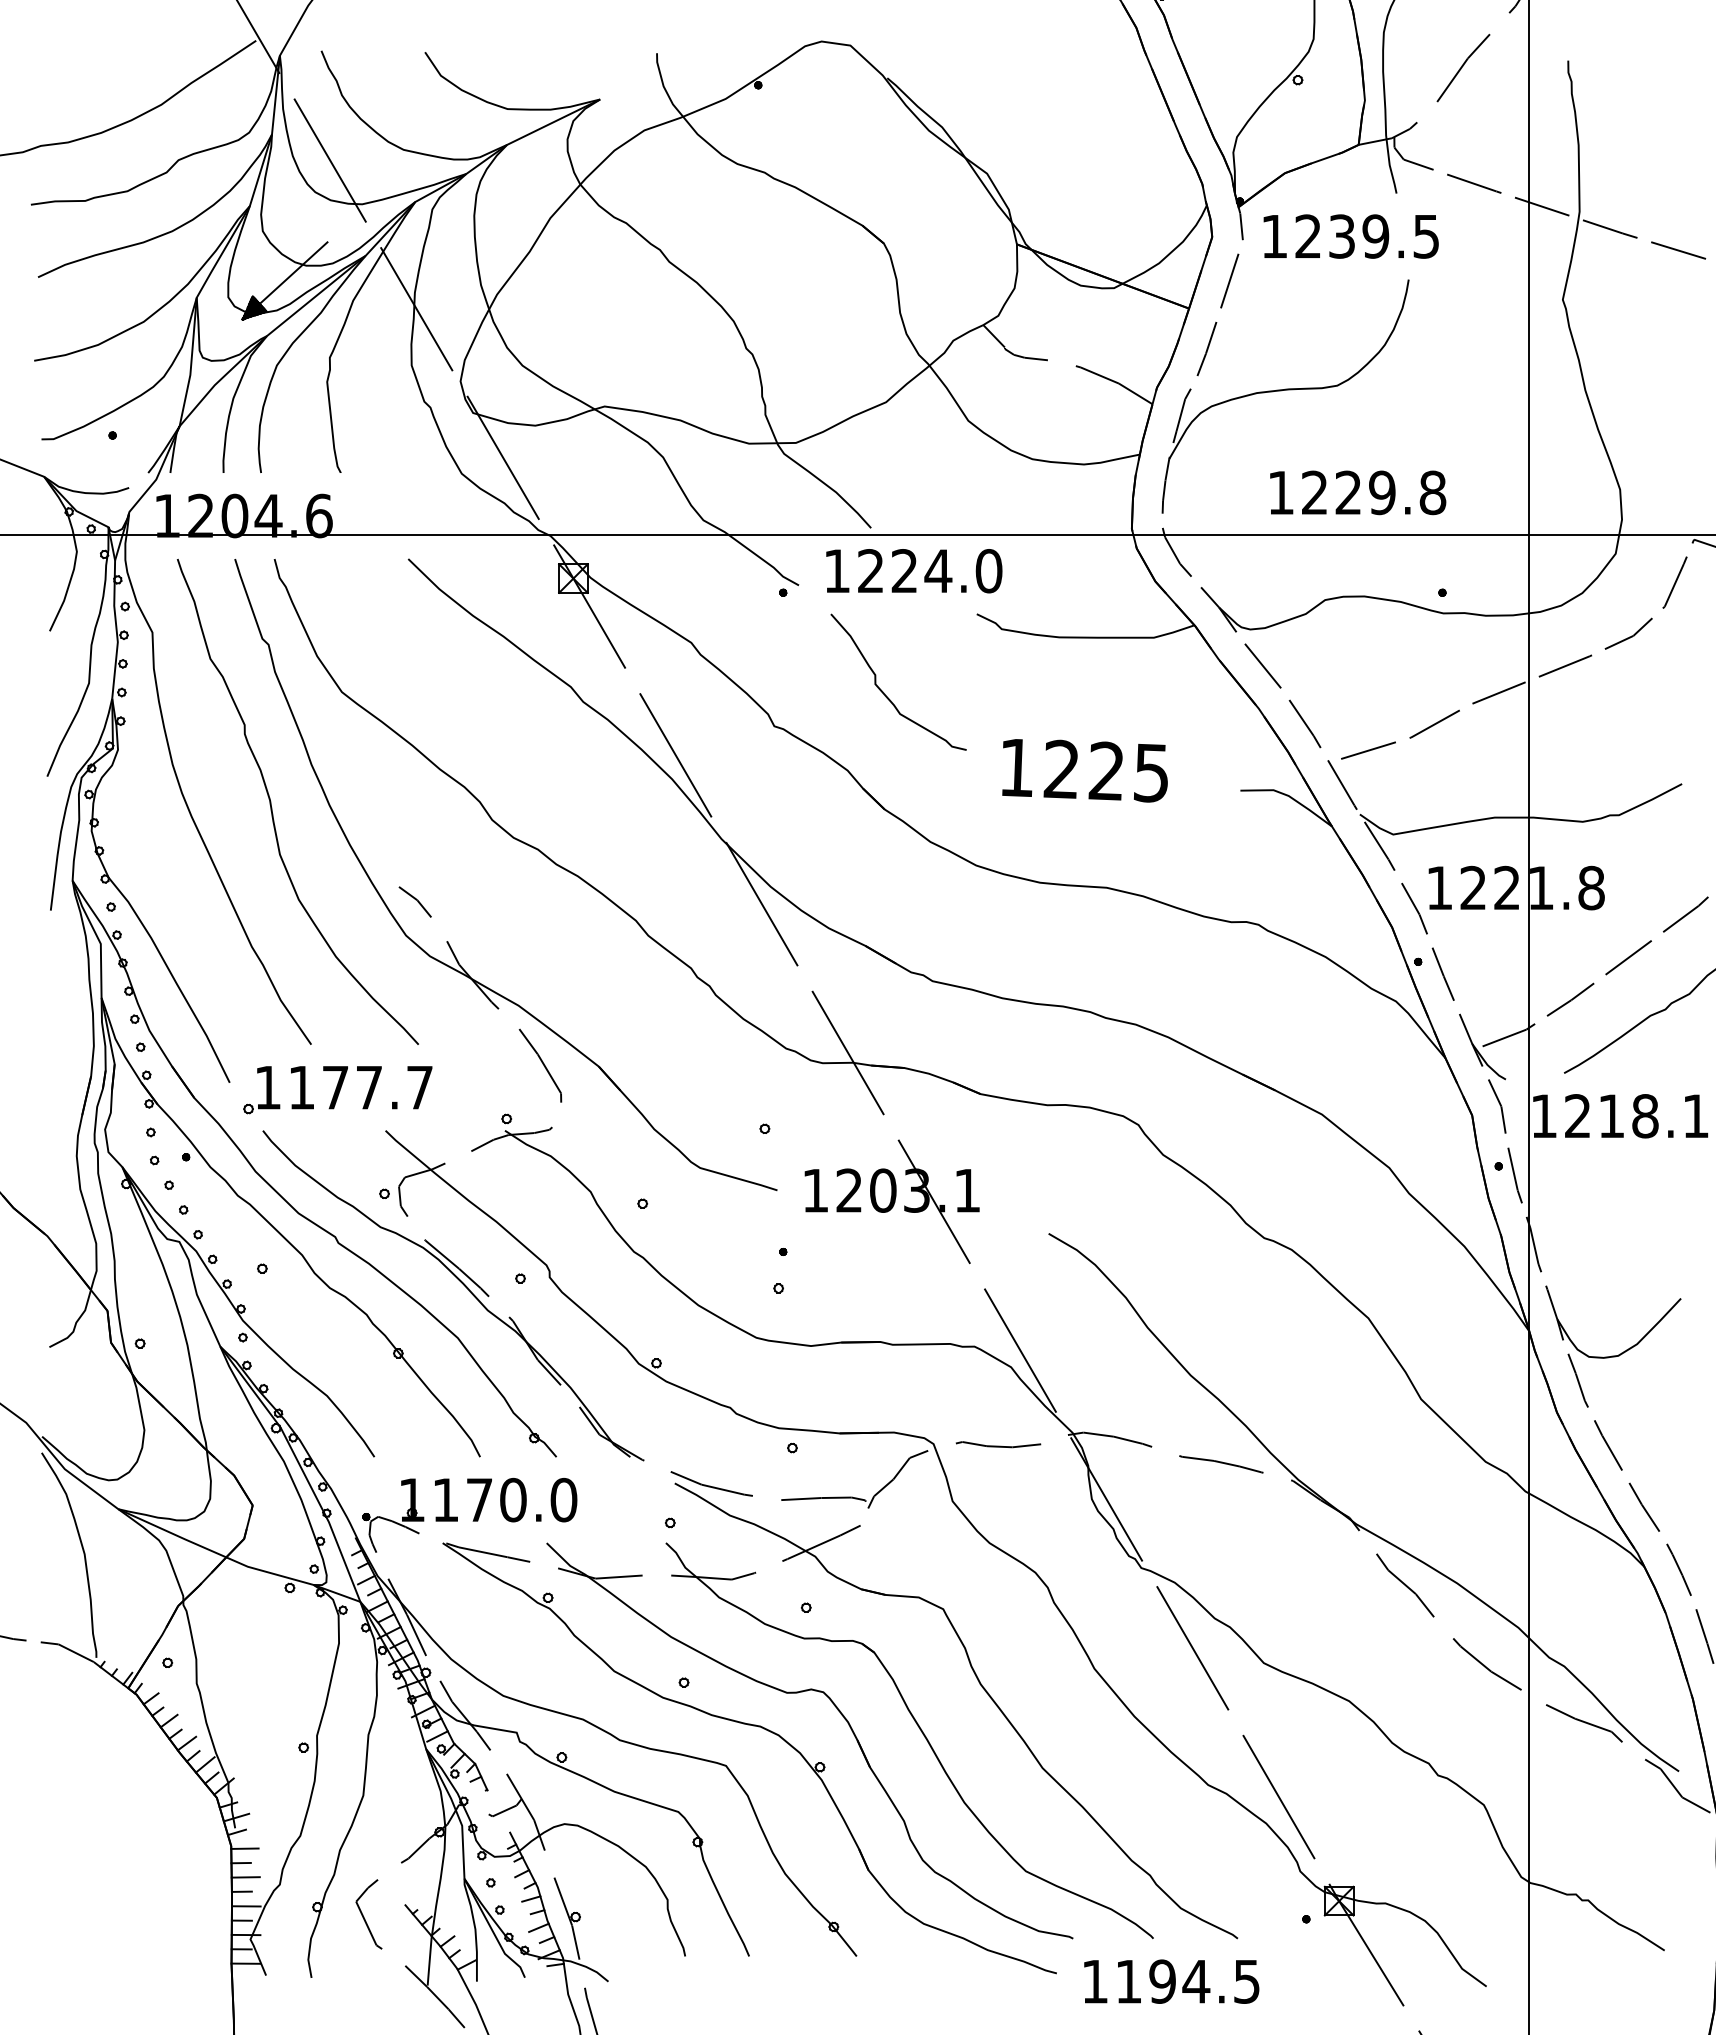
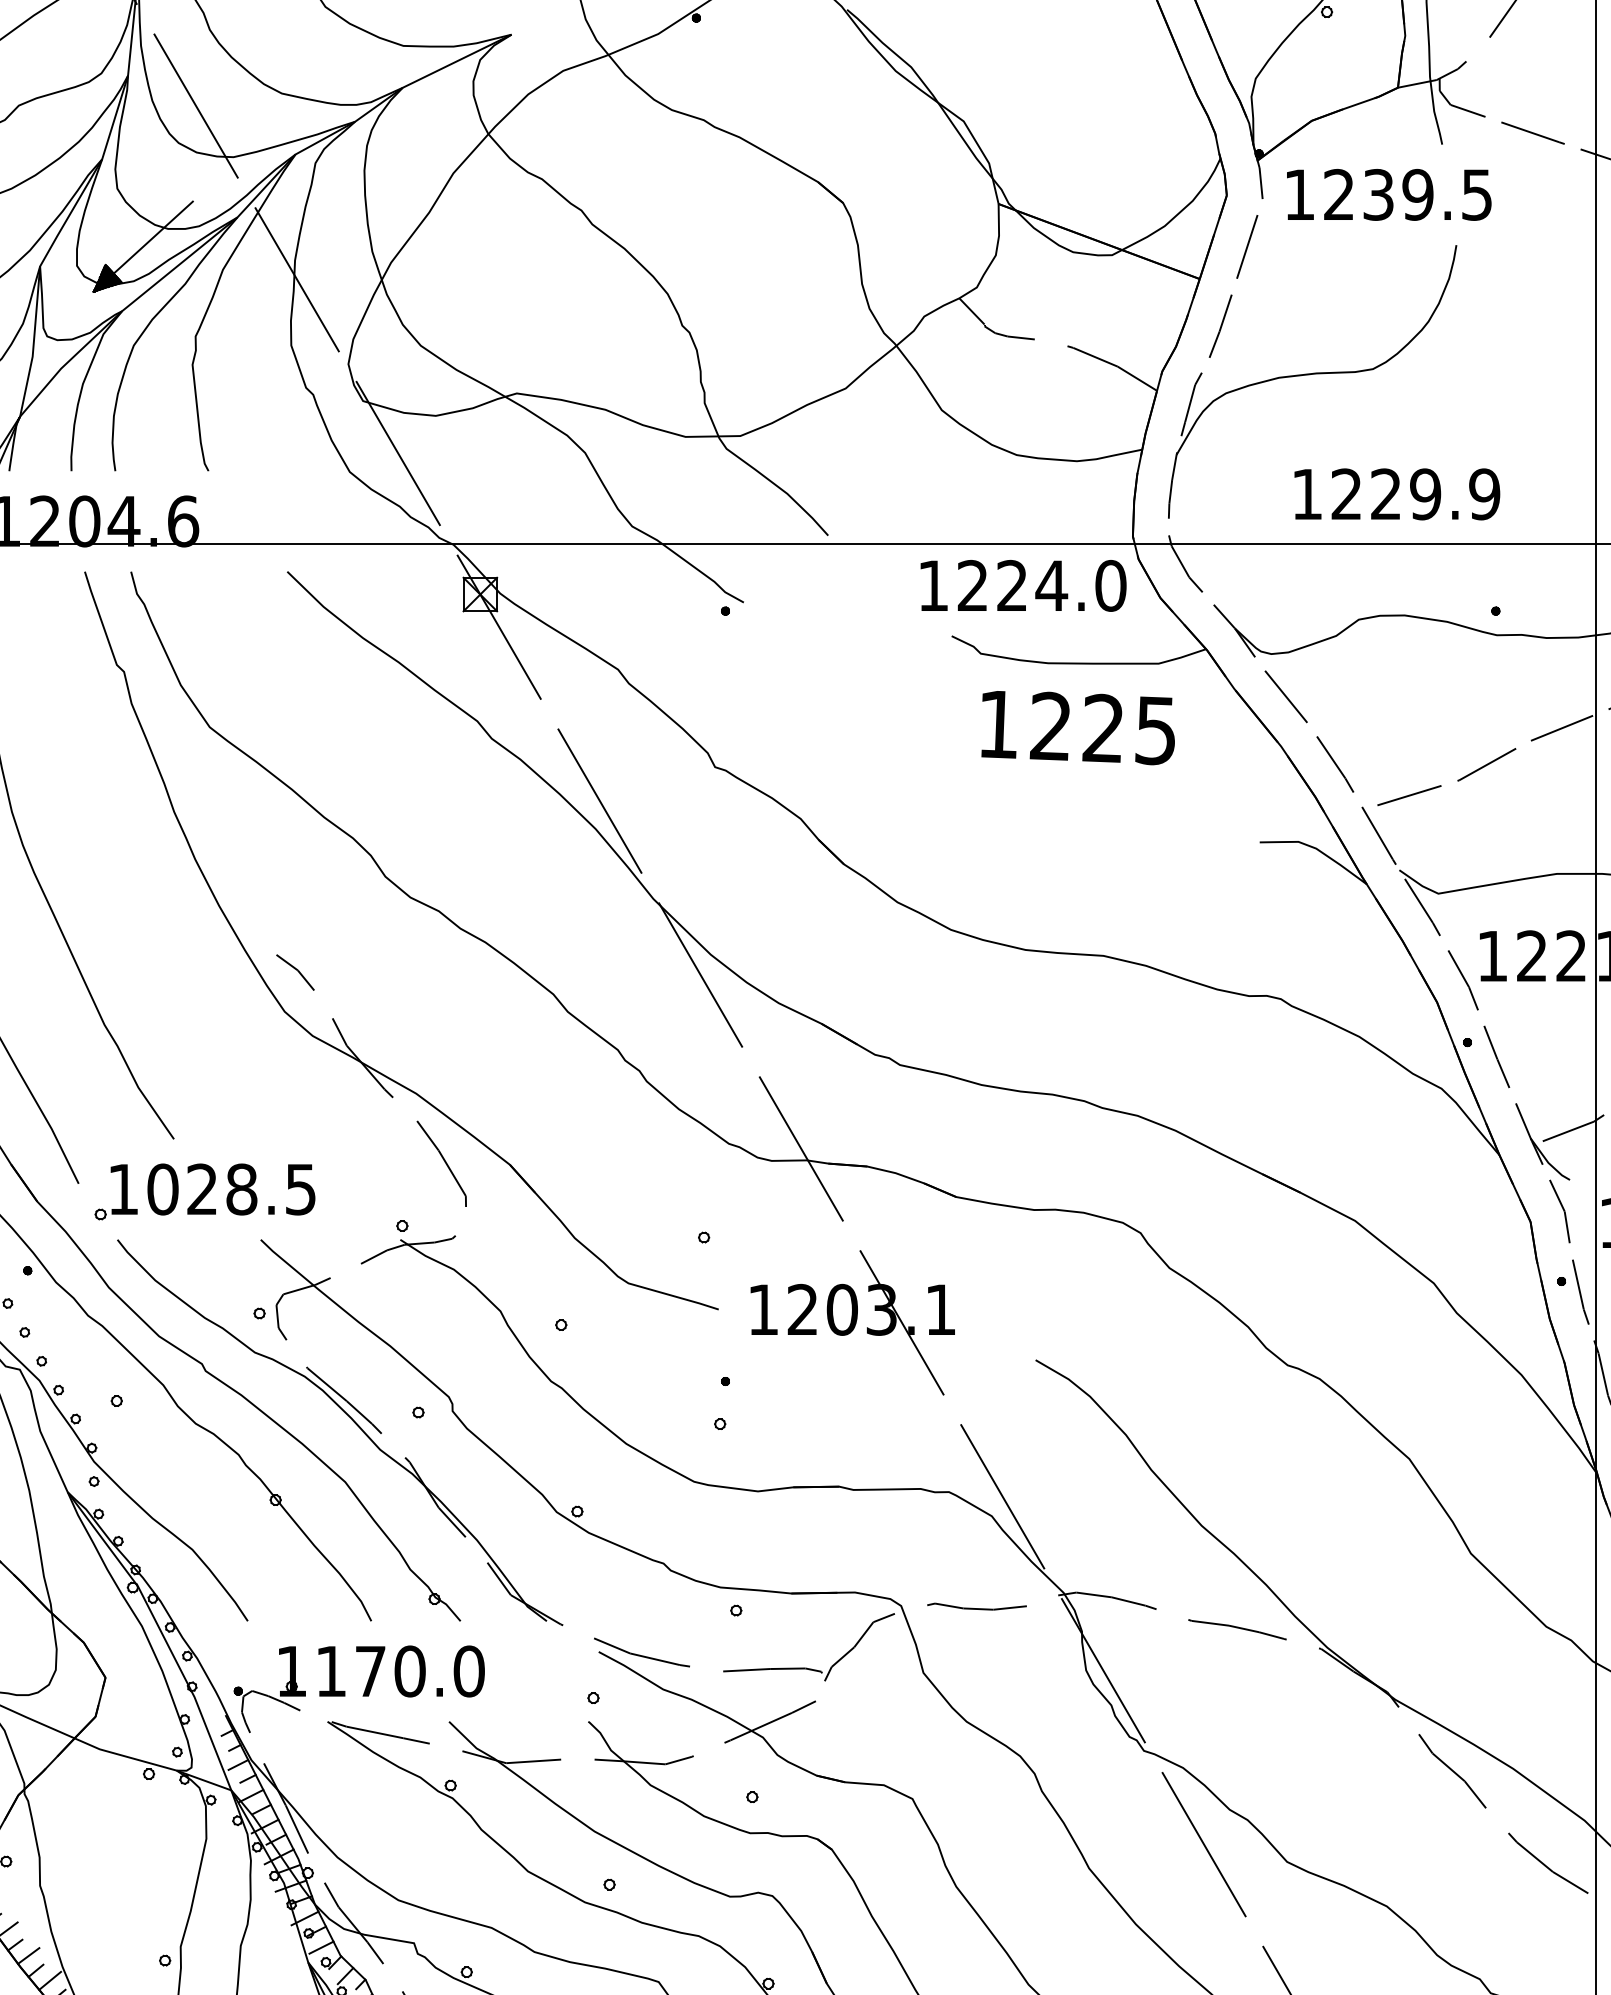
text: (1432, 492) -> (1484, 493), 1229.8 -> 1229.9
text: (914, 571) -> (1023, 586), moved
curve: (884, 692) -> (843, 727), removed
text: (1084, 770) -> (1077, 727), moved
curve: (272, 807) -> (128, 862), removed
text: (360, 1087) -> (231, 1189), 1177.7 -> 1028.5

